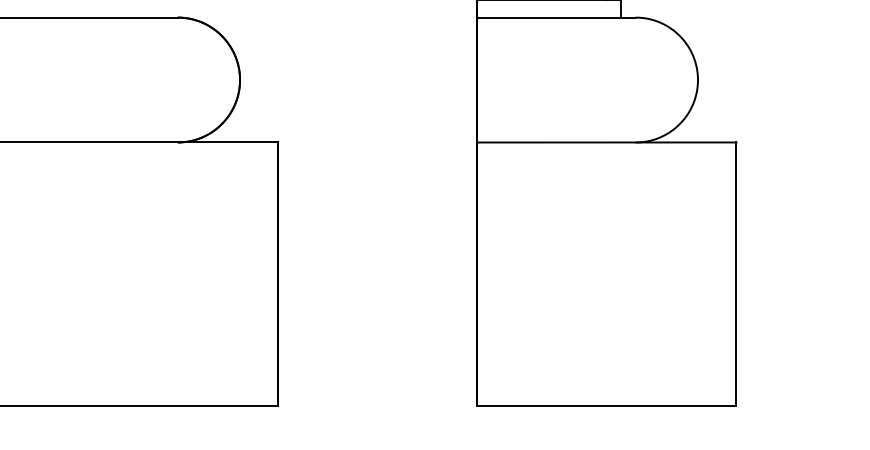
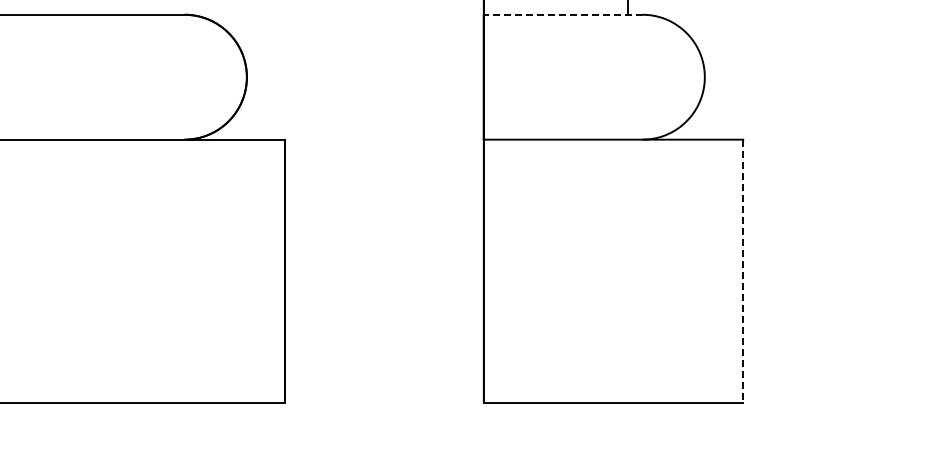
line: (555, 17) -> (562, 14), solid -> dashed
line: (736, 274) -> (743, 271), solid -> dashed

